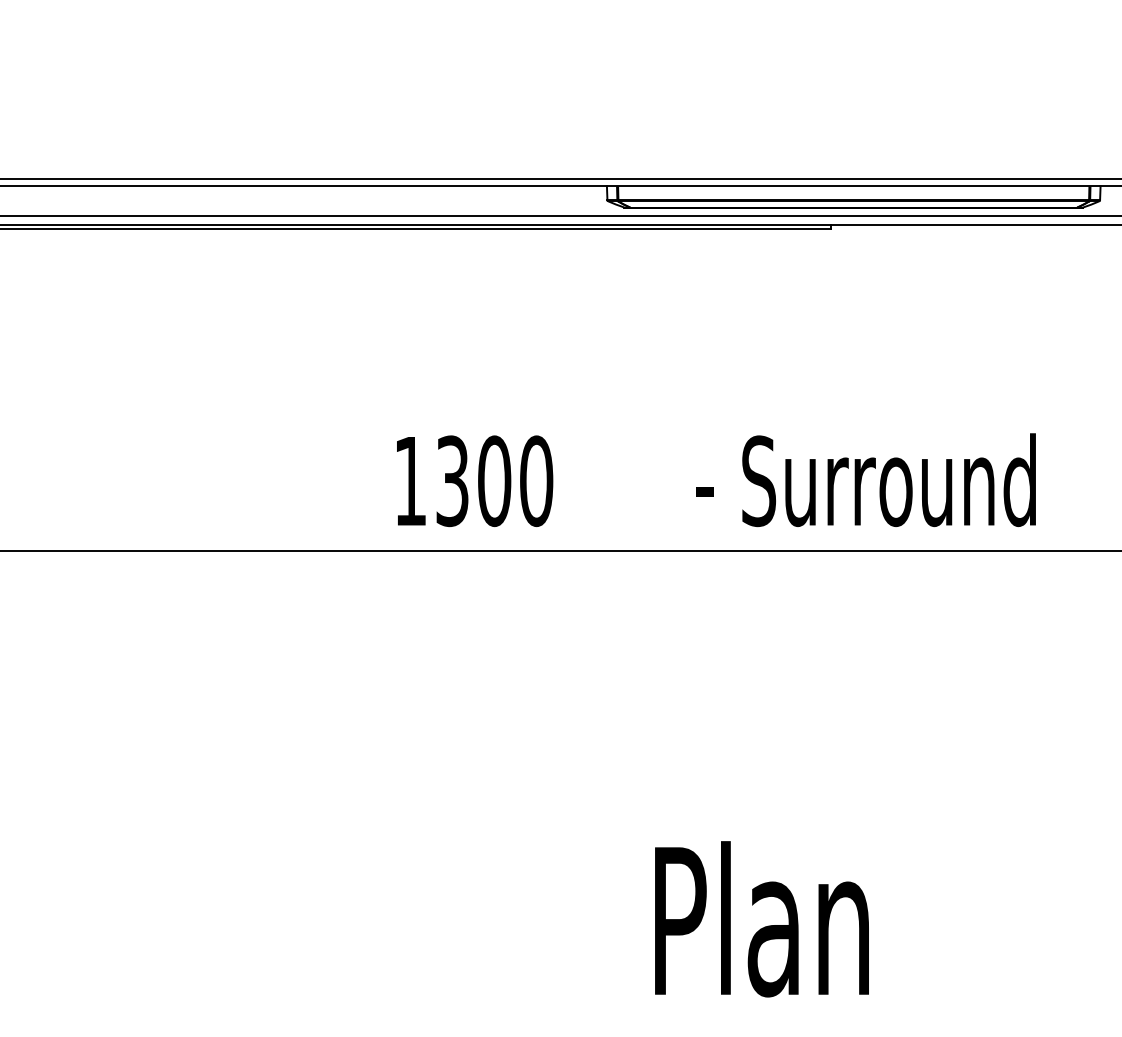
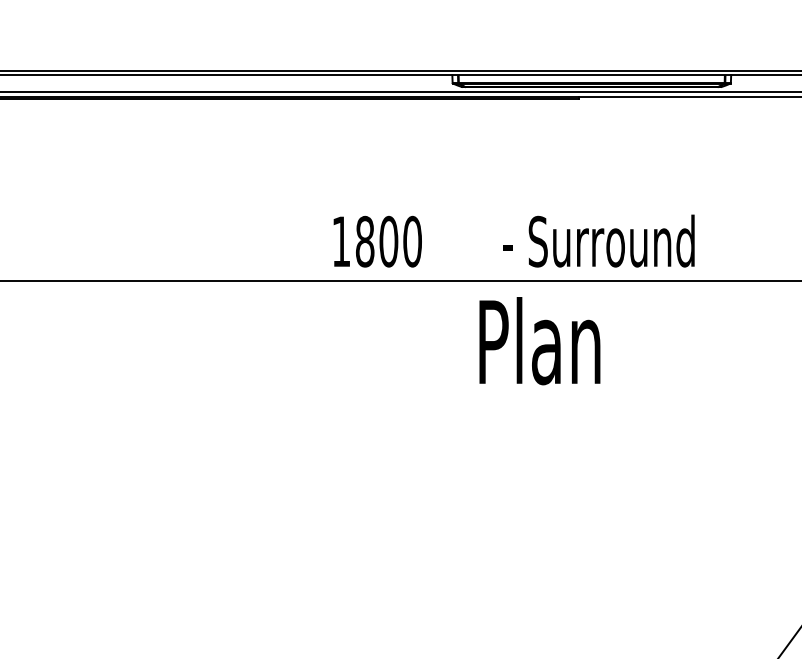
text: (453, 480) -> (365, 241), 1300 -> 1800
text: (761, 919) -> (539, 341), moved

